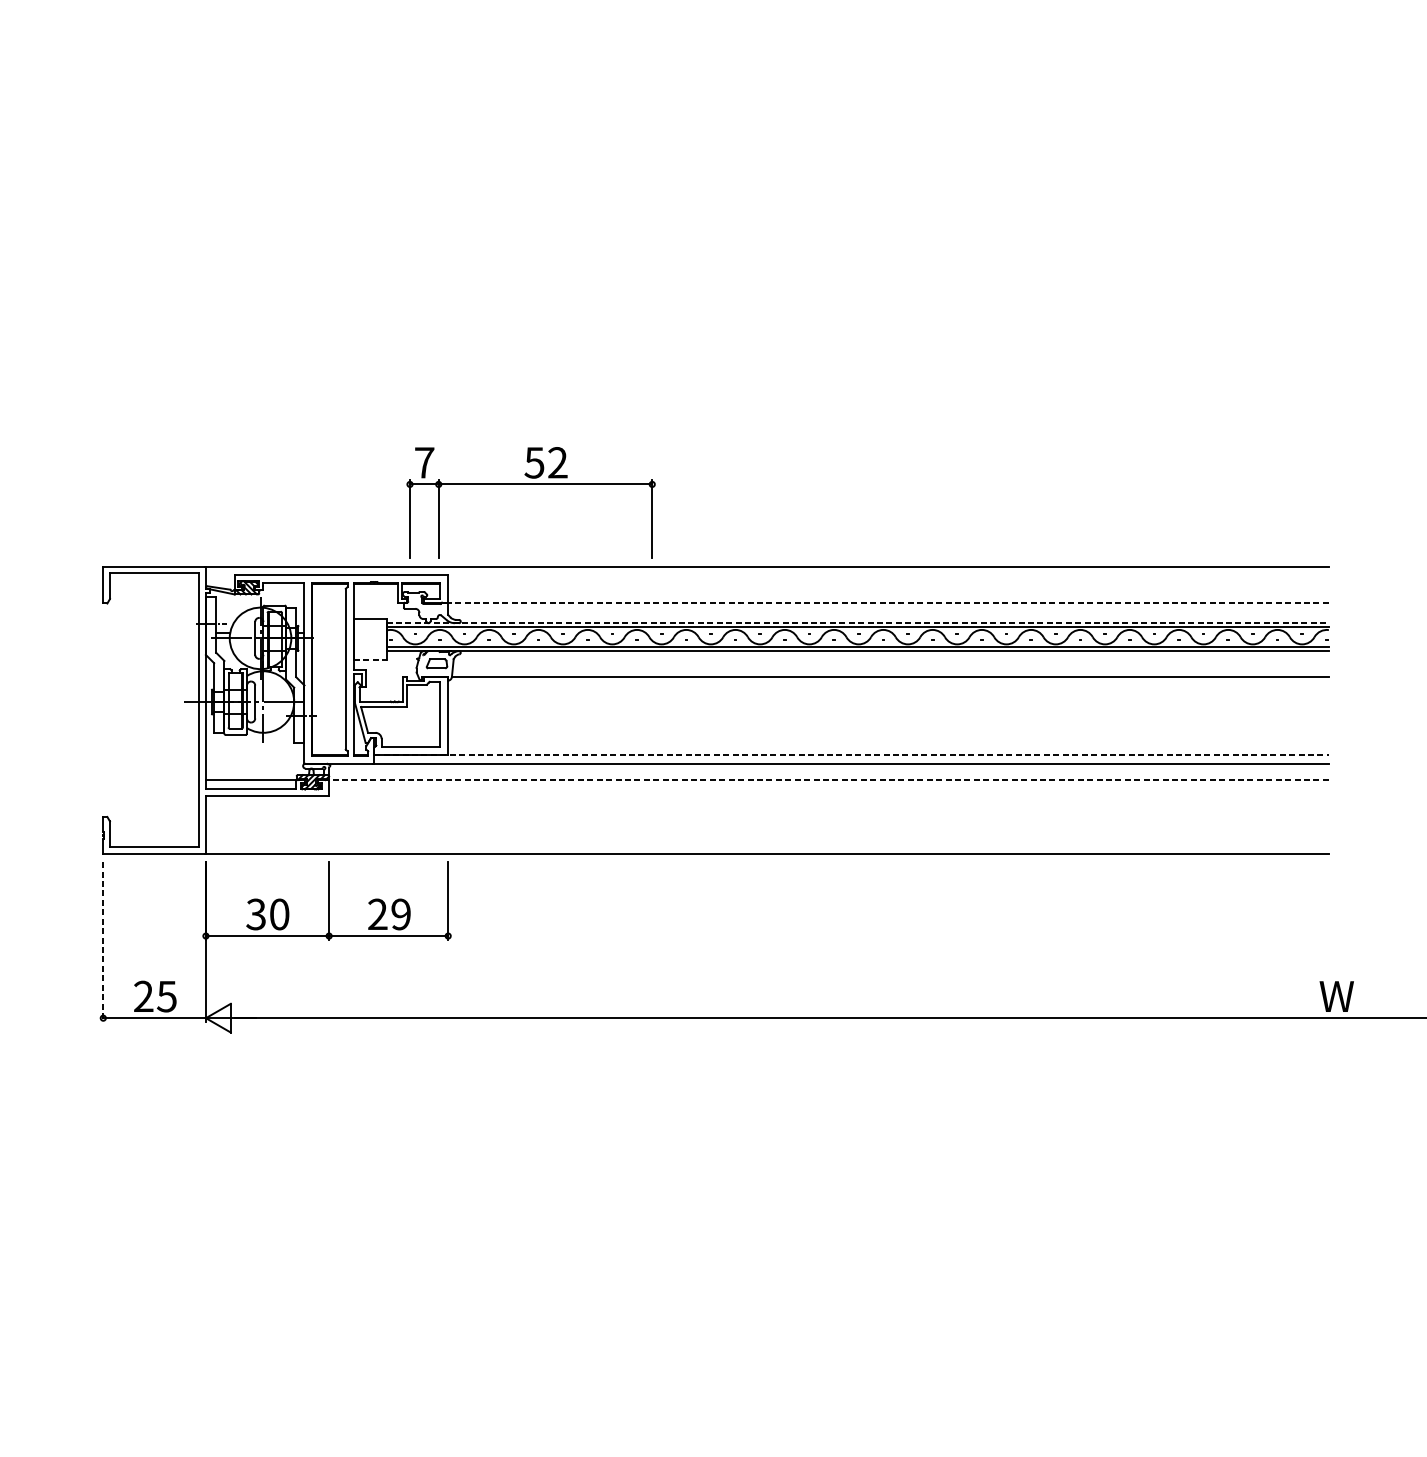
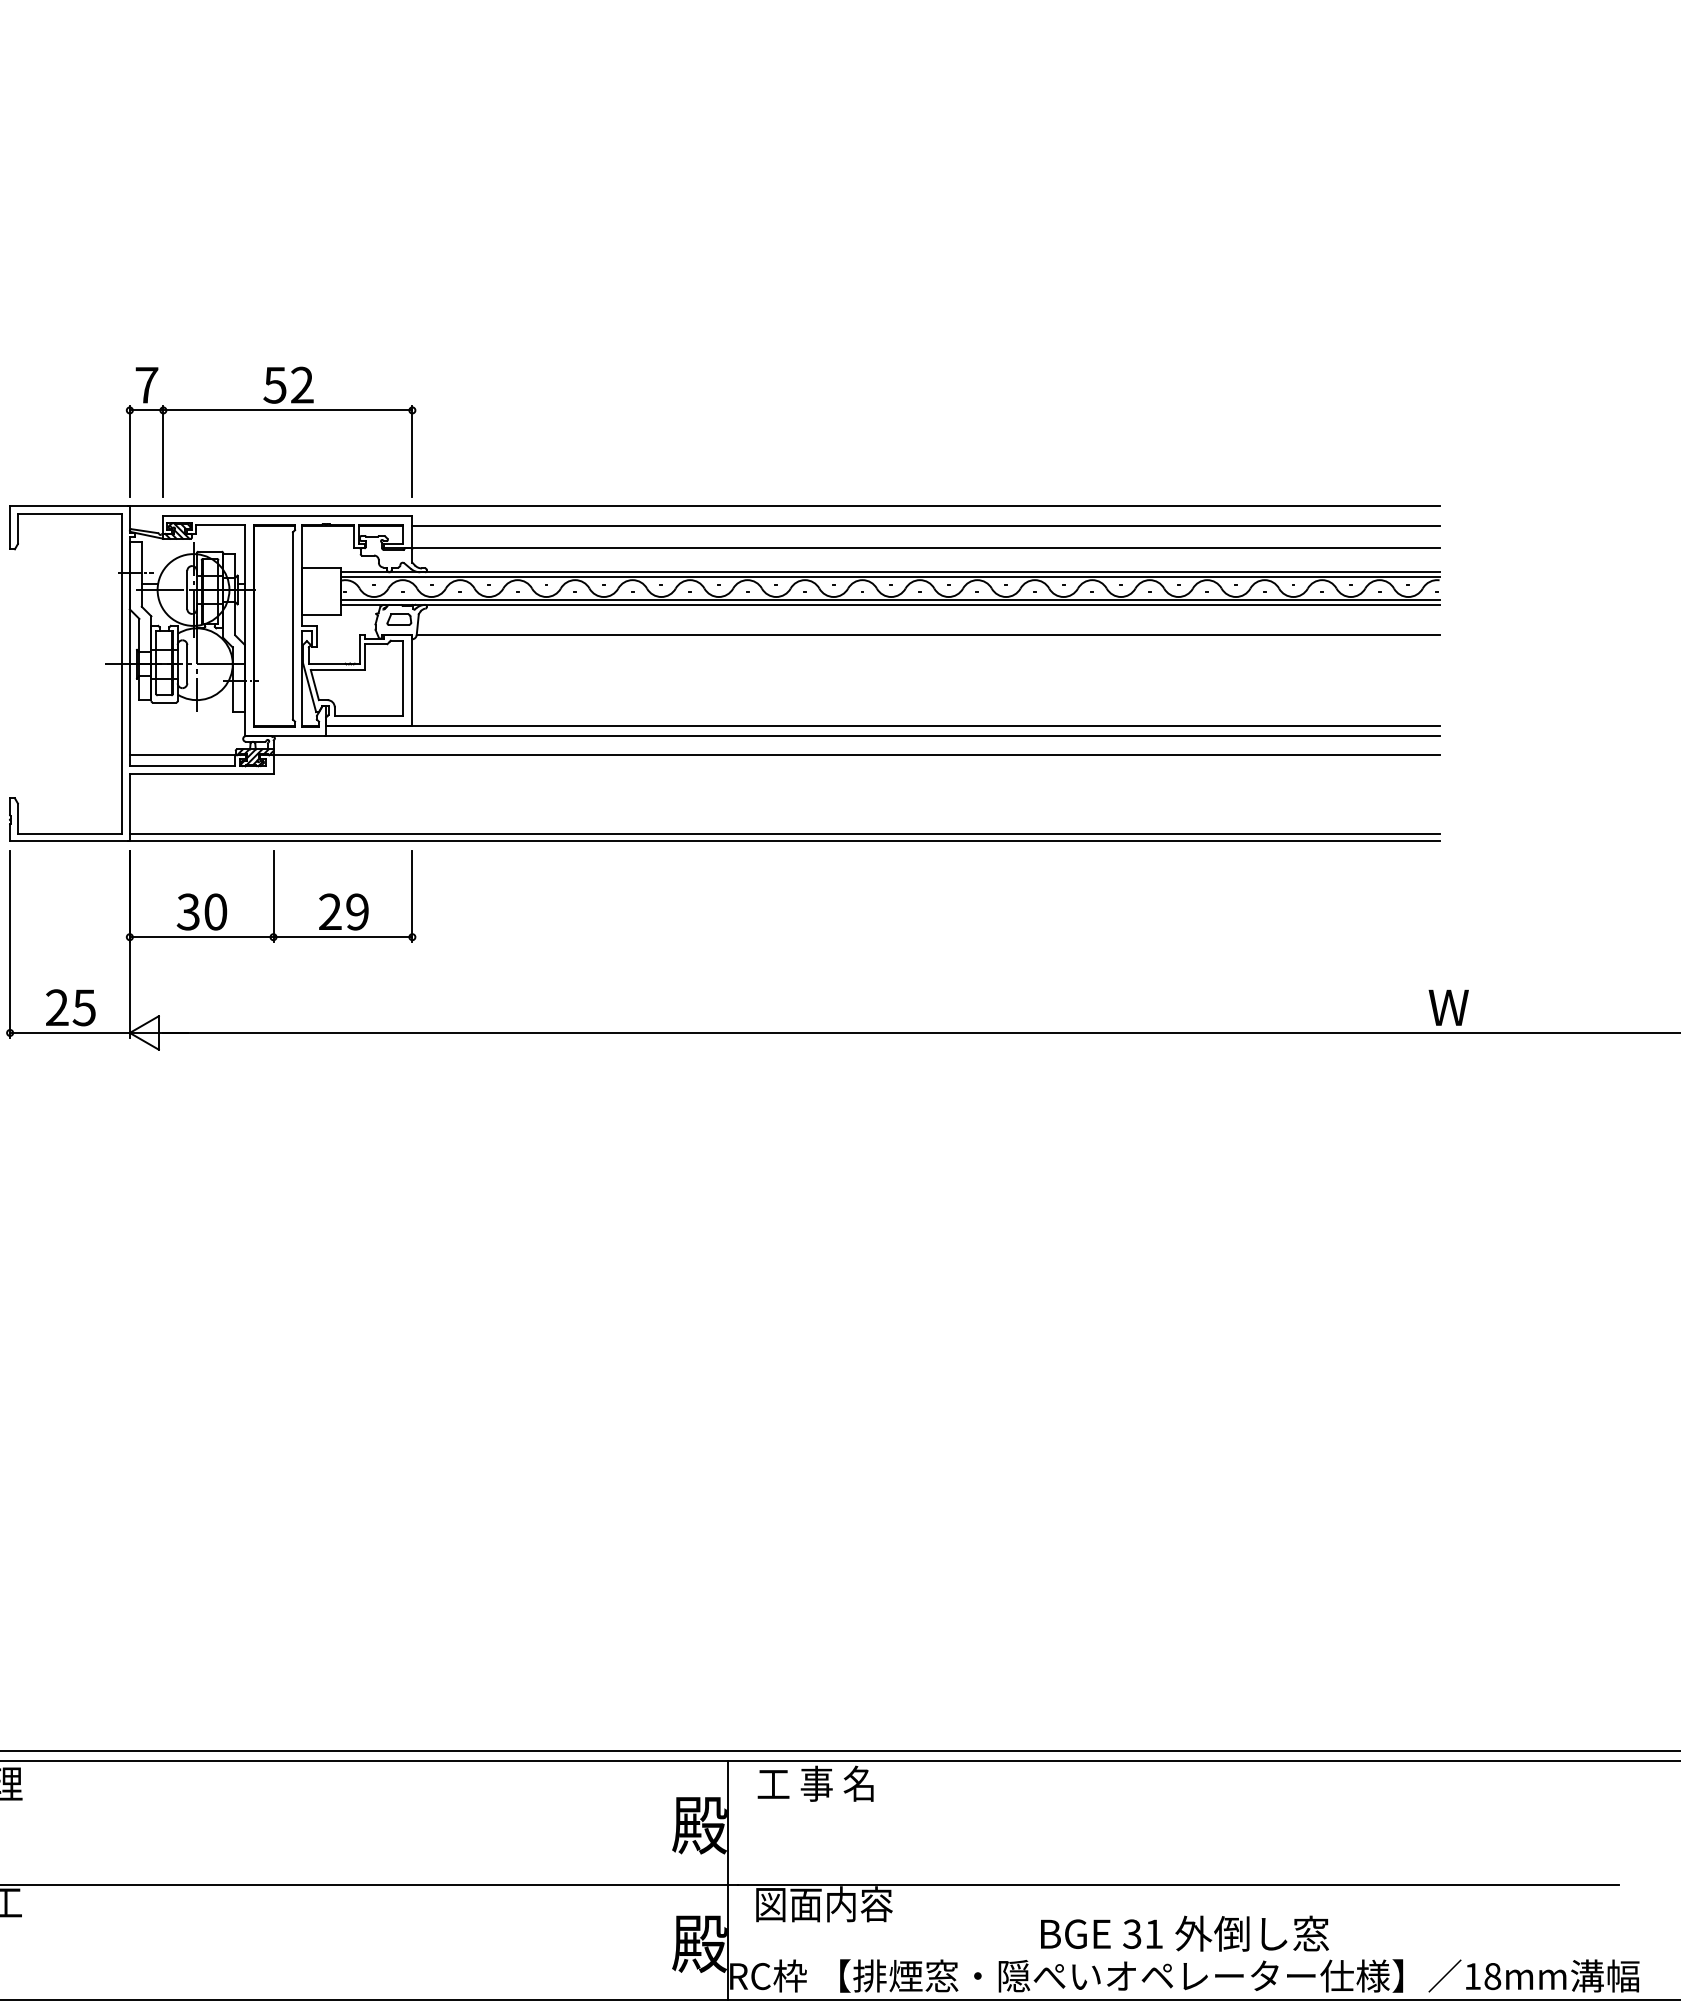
part: (530, 484) -> (270, 410), moved
line: (888, 583) -> (925, 526), added
line: (887, 602) -> (924, 548), dashed -> solid
line: (858, 623) -> (890, 572), dashed -> solid
line: (370, 660) -> (321, 615), dashed -> solid
line: (851, 754) -> (882, 725), dashed -> solid
line: (828, 780) -> (855, 755), dashed -> solid
line: (767, 847) -> (784, 833), added
line: (103, 942) -> (10, 944), dashed -> solid

